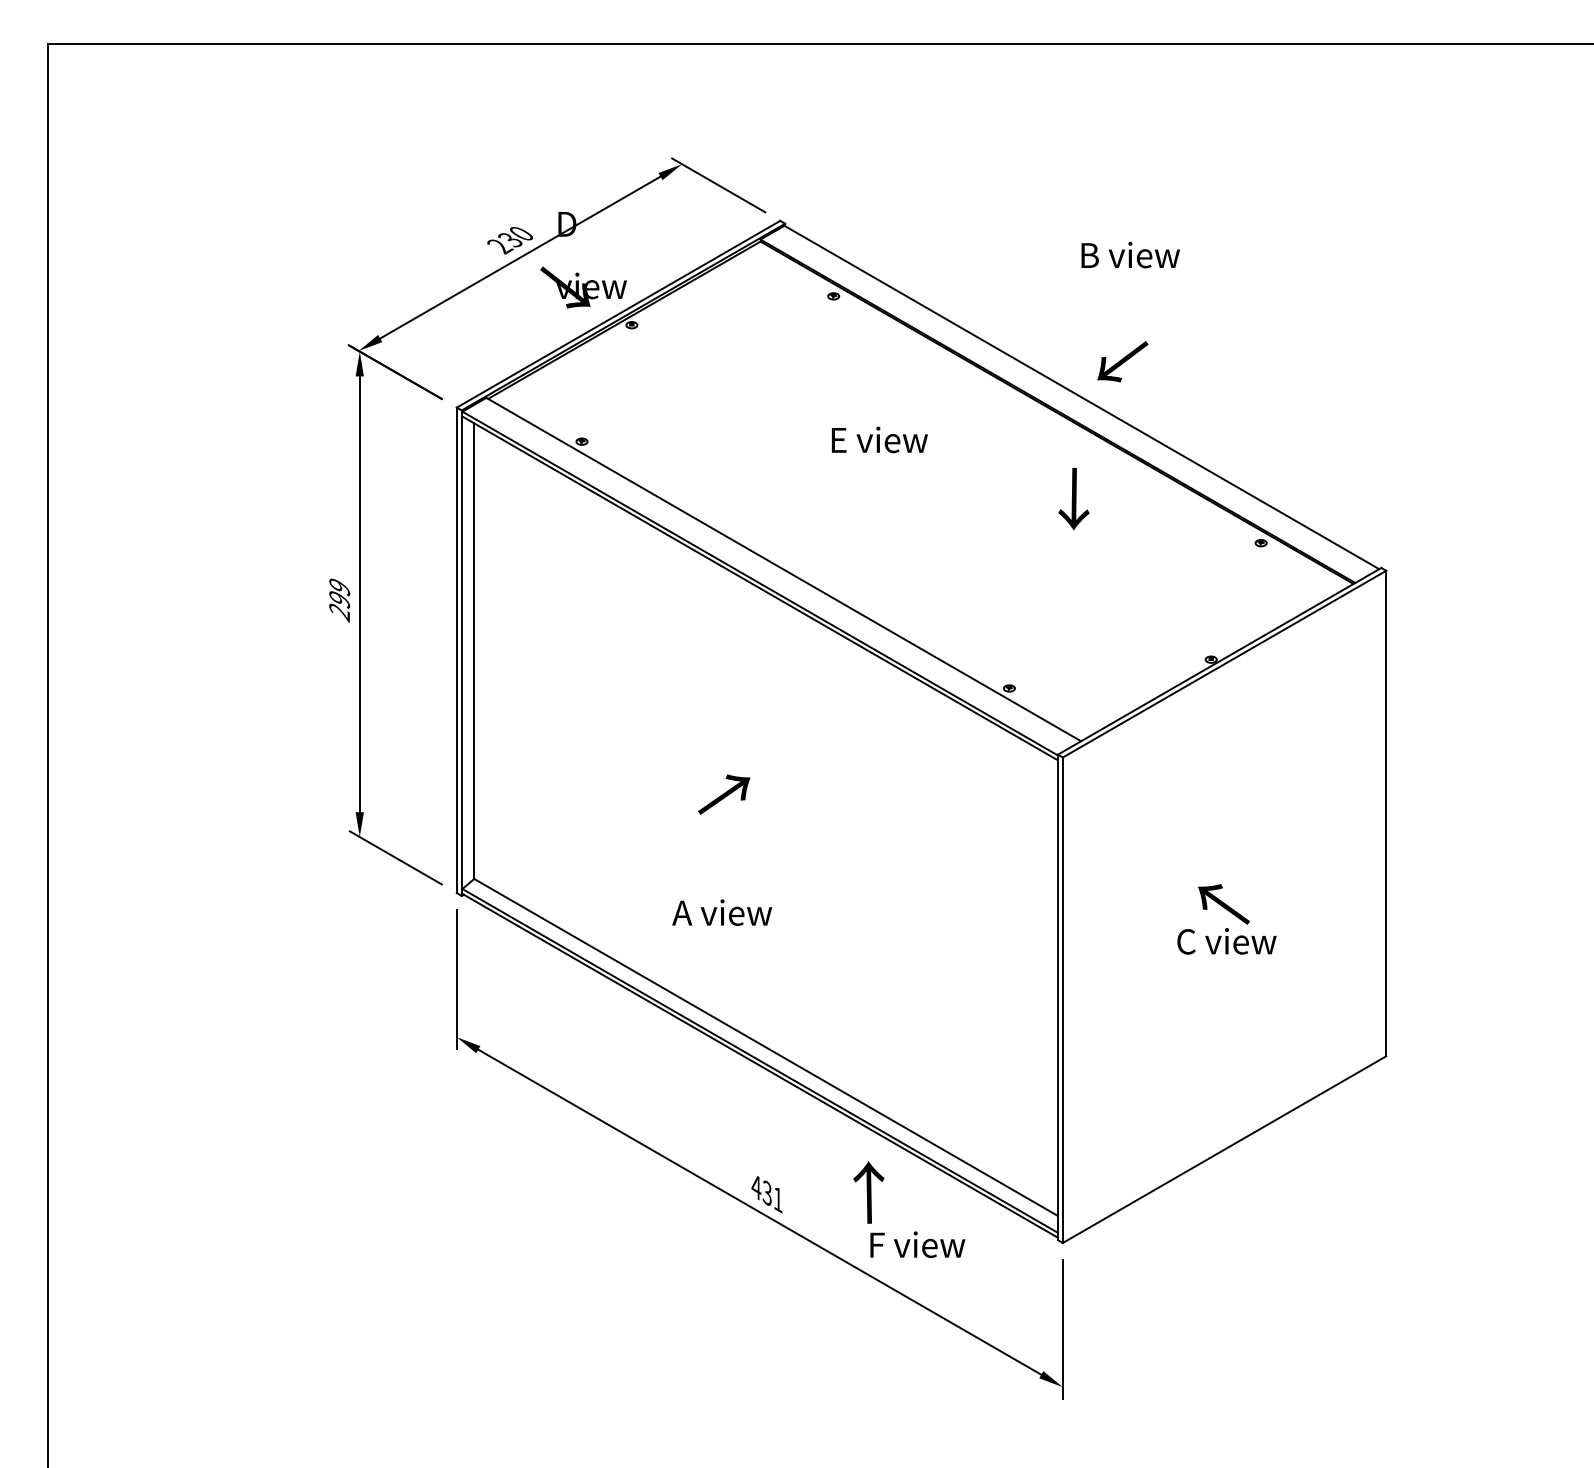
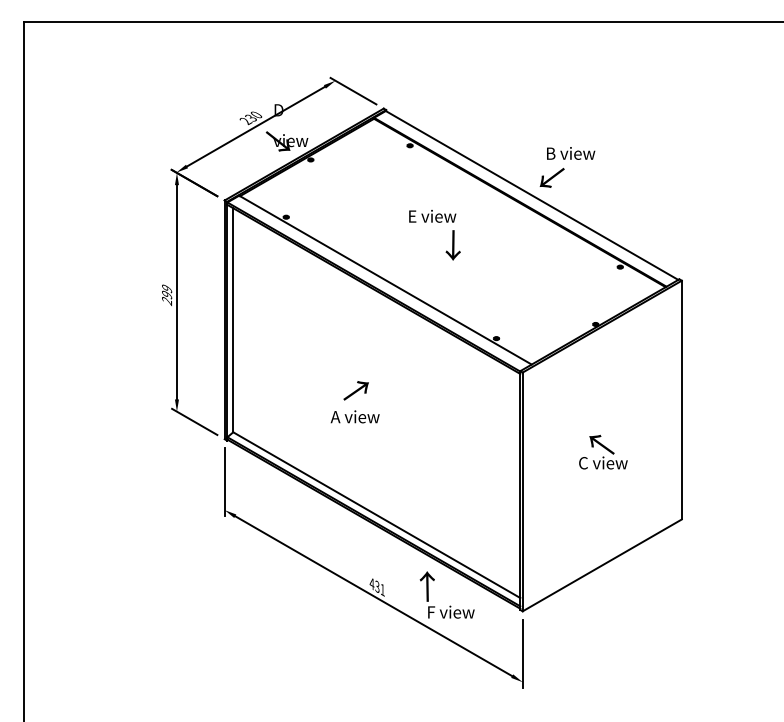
text: (1131, 255) -> (571, 153), moved
text: (1072, 499) -> (452, 245), moved
text: (720, 911) -> (354, 416), moved

